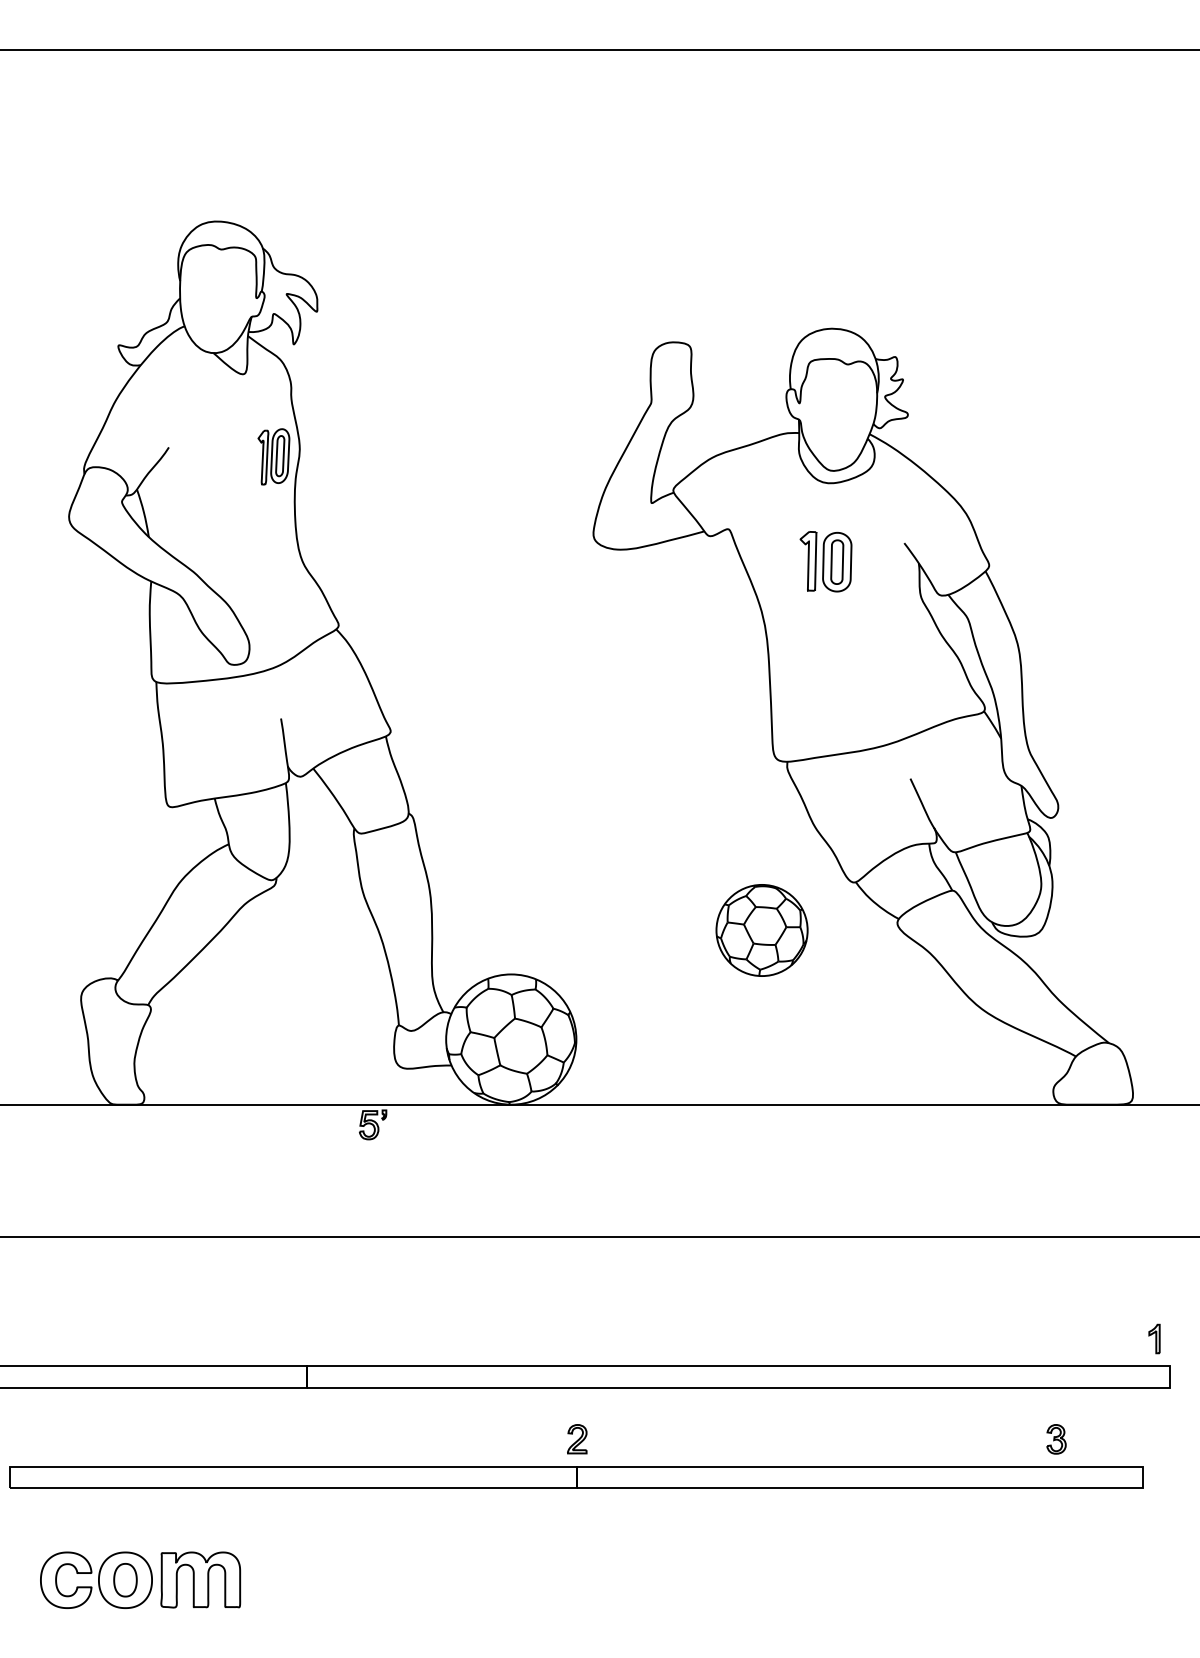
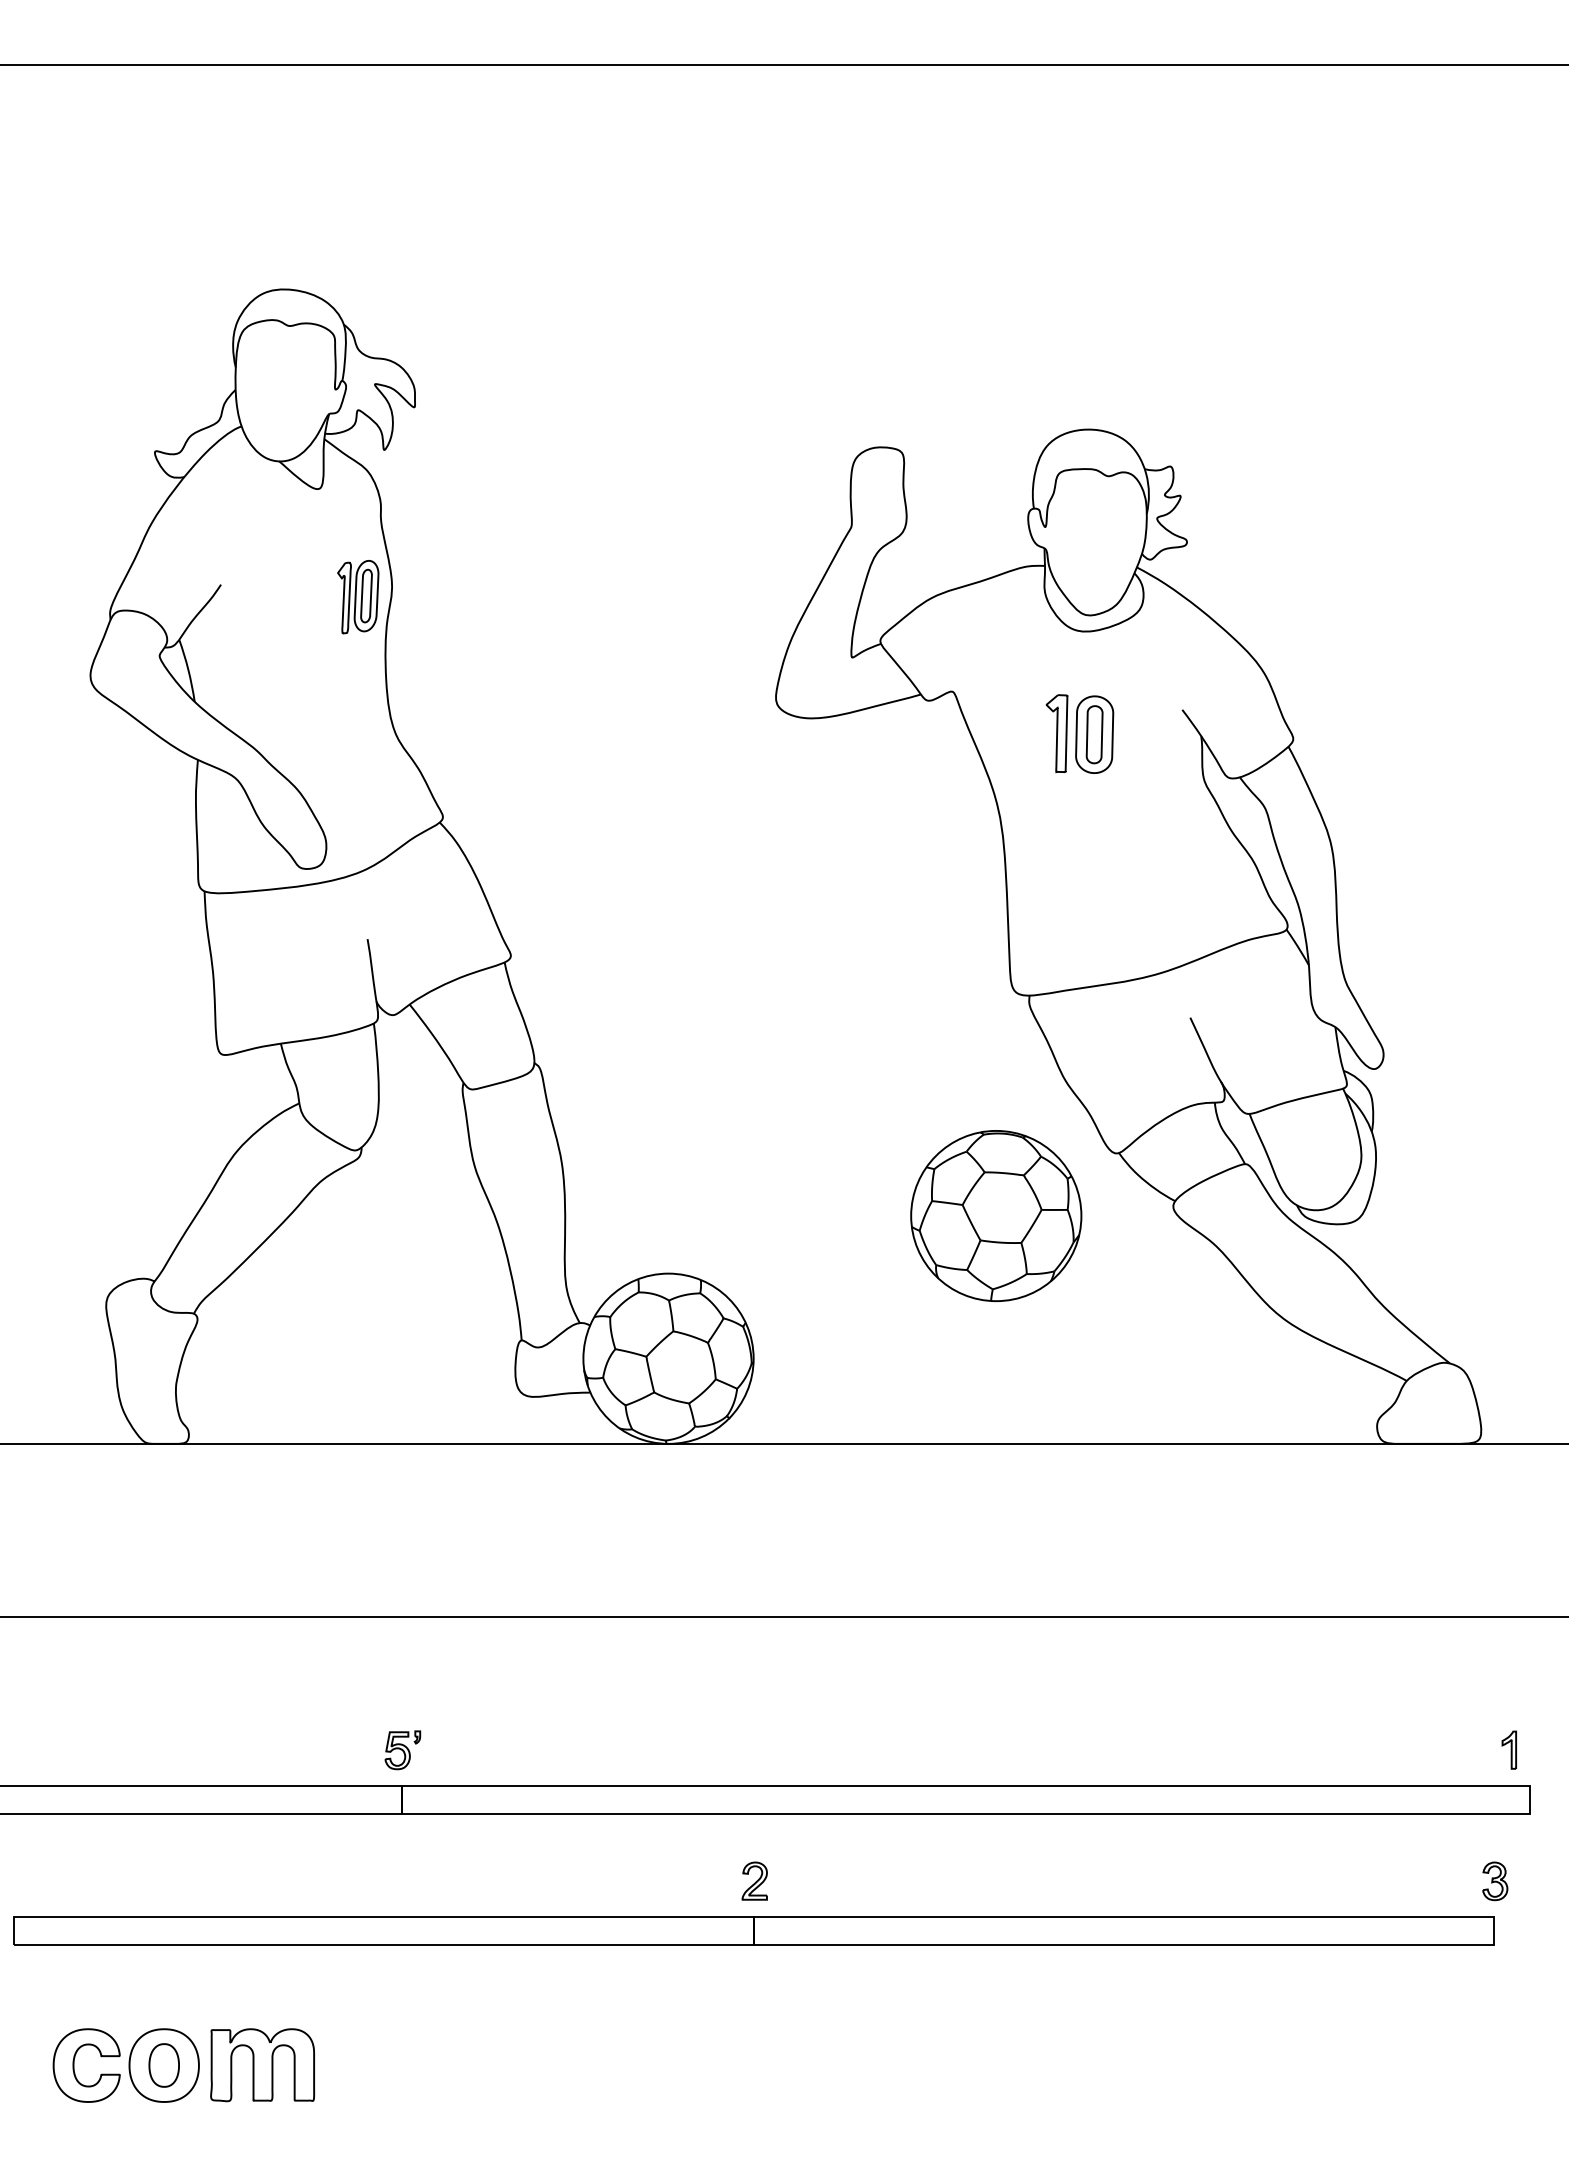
part: (762, 930) -> (996, 1216), size x1.43
part: (372, 1125) -> (402, 1750), moved
part: (1056, 1439) -> (1495, 1881), moved

